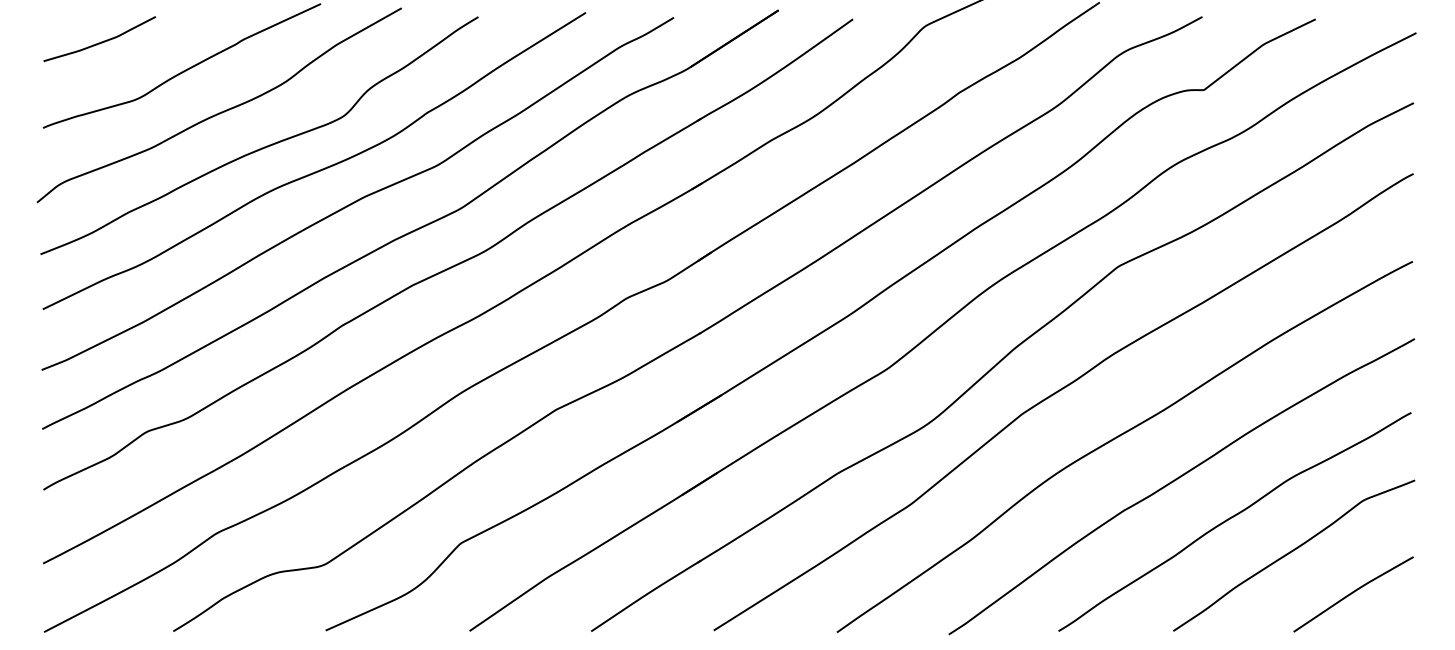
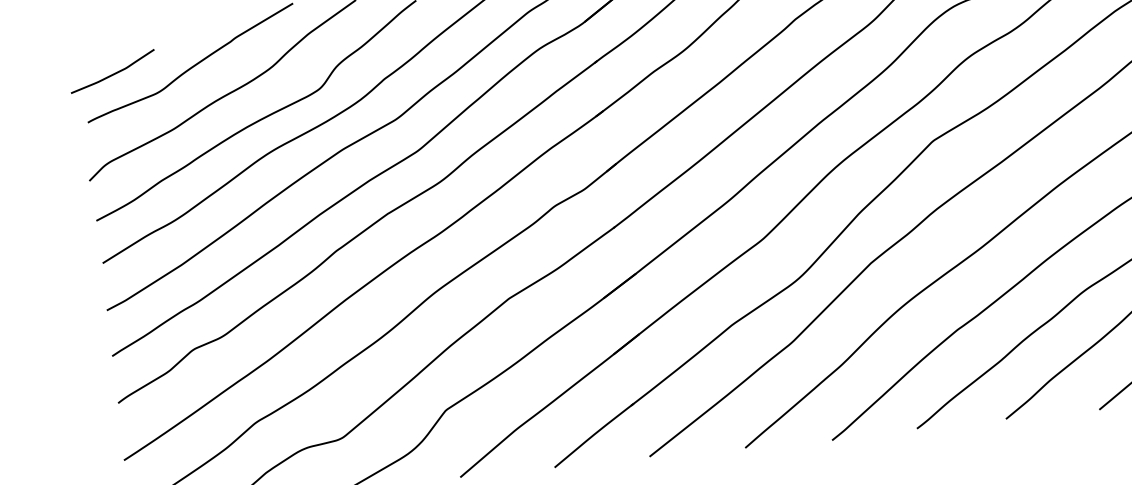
curve: (101, 41) -> (114, 73), moved

